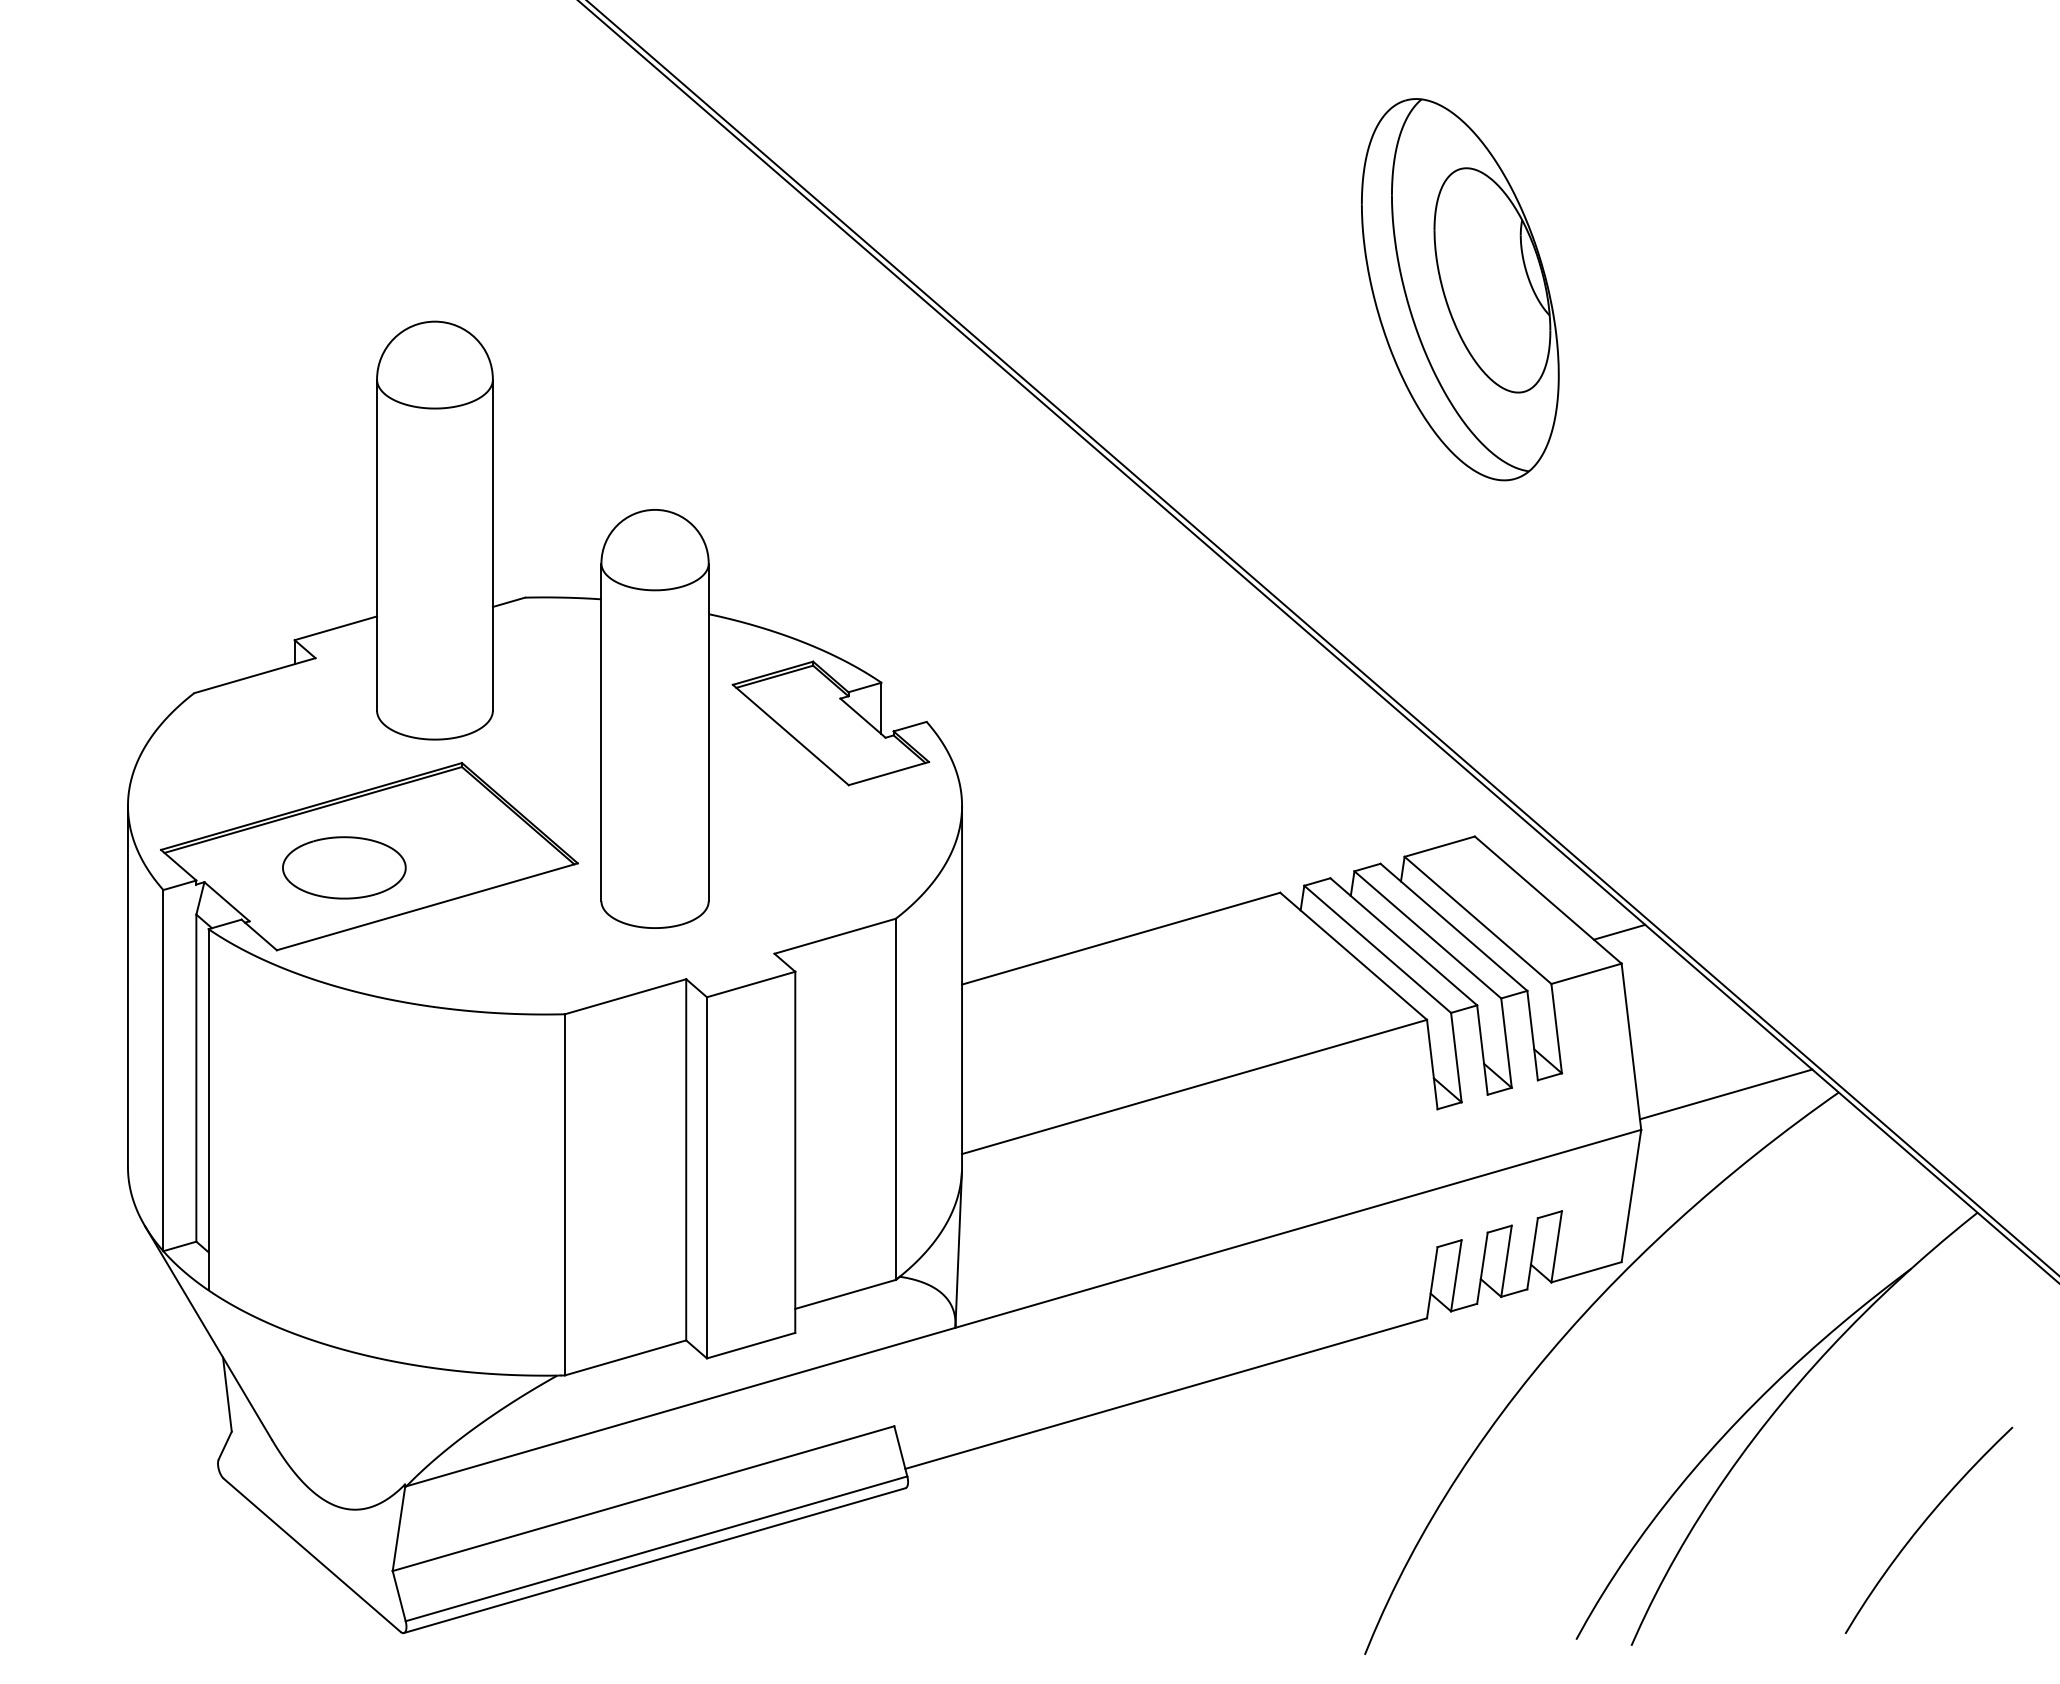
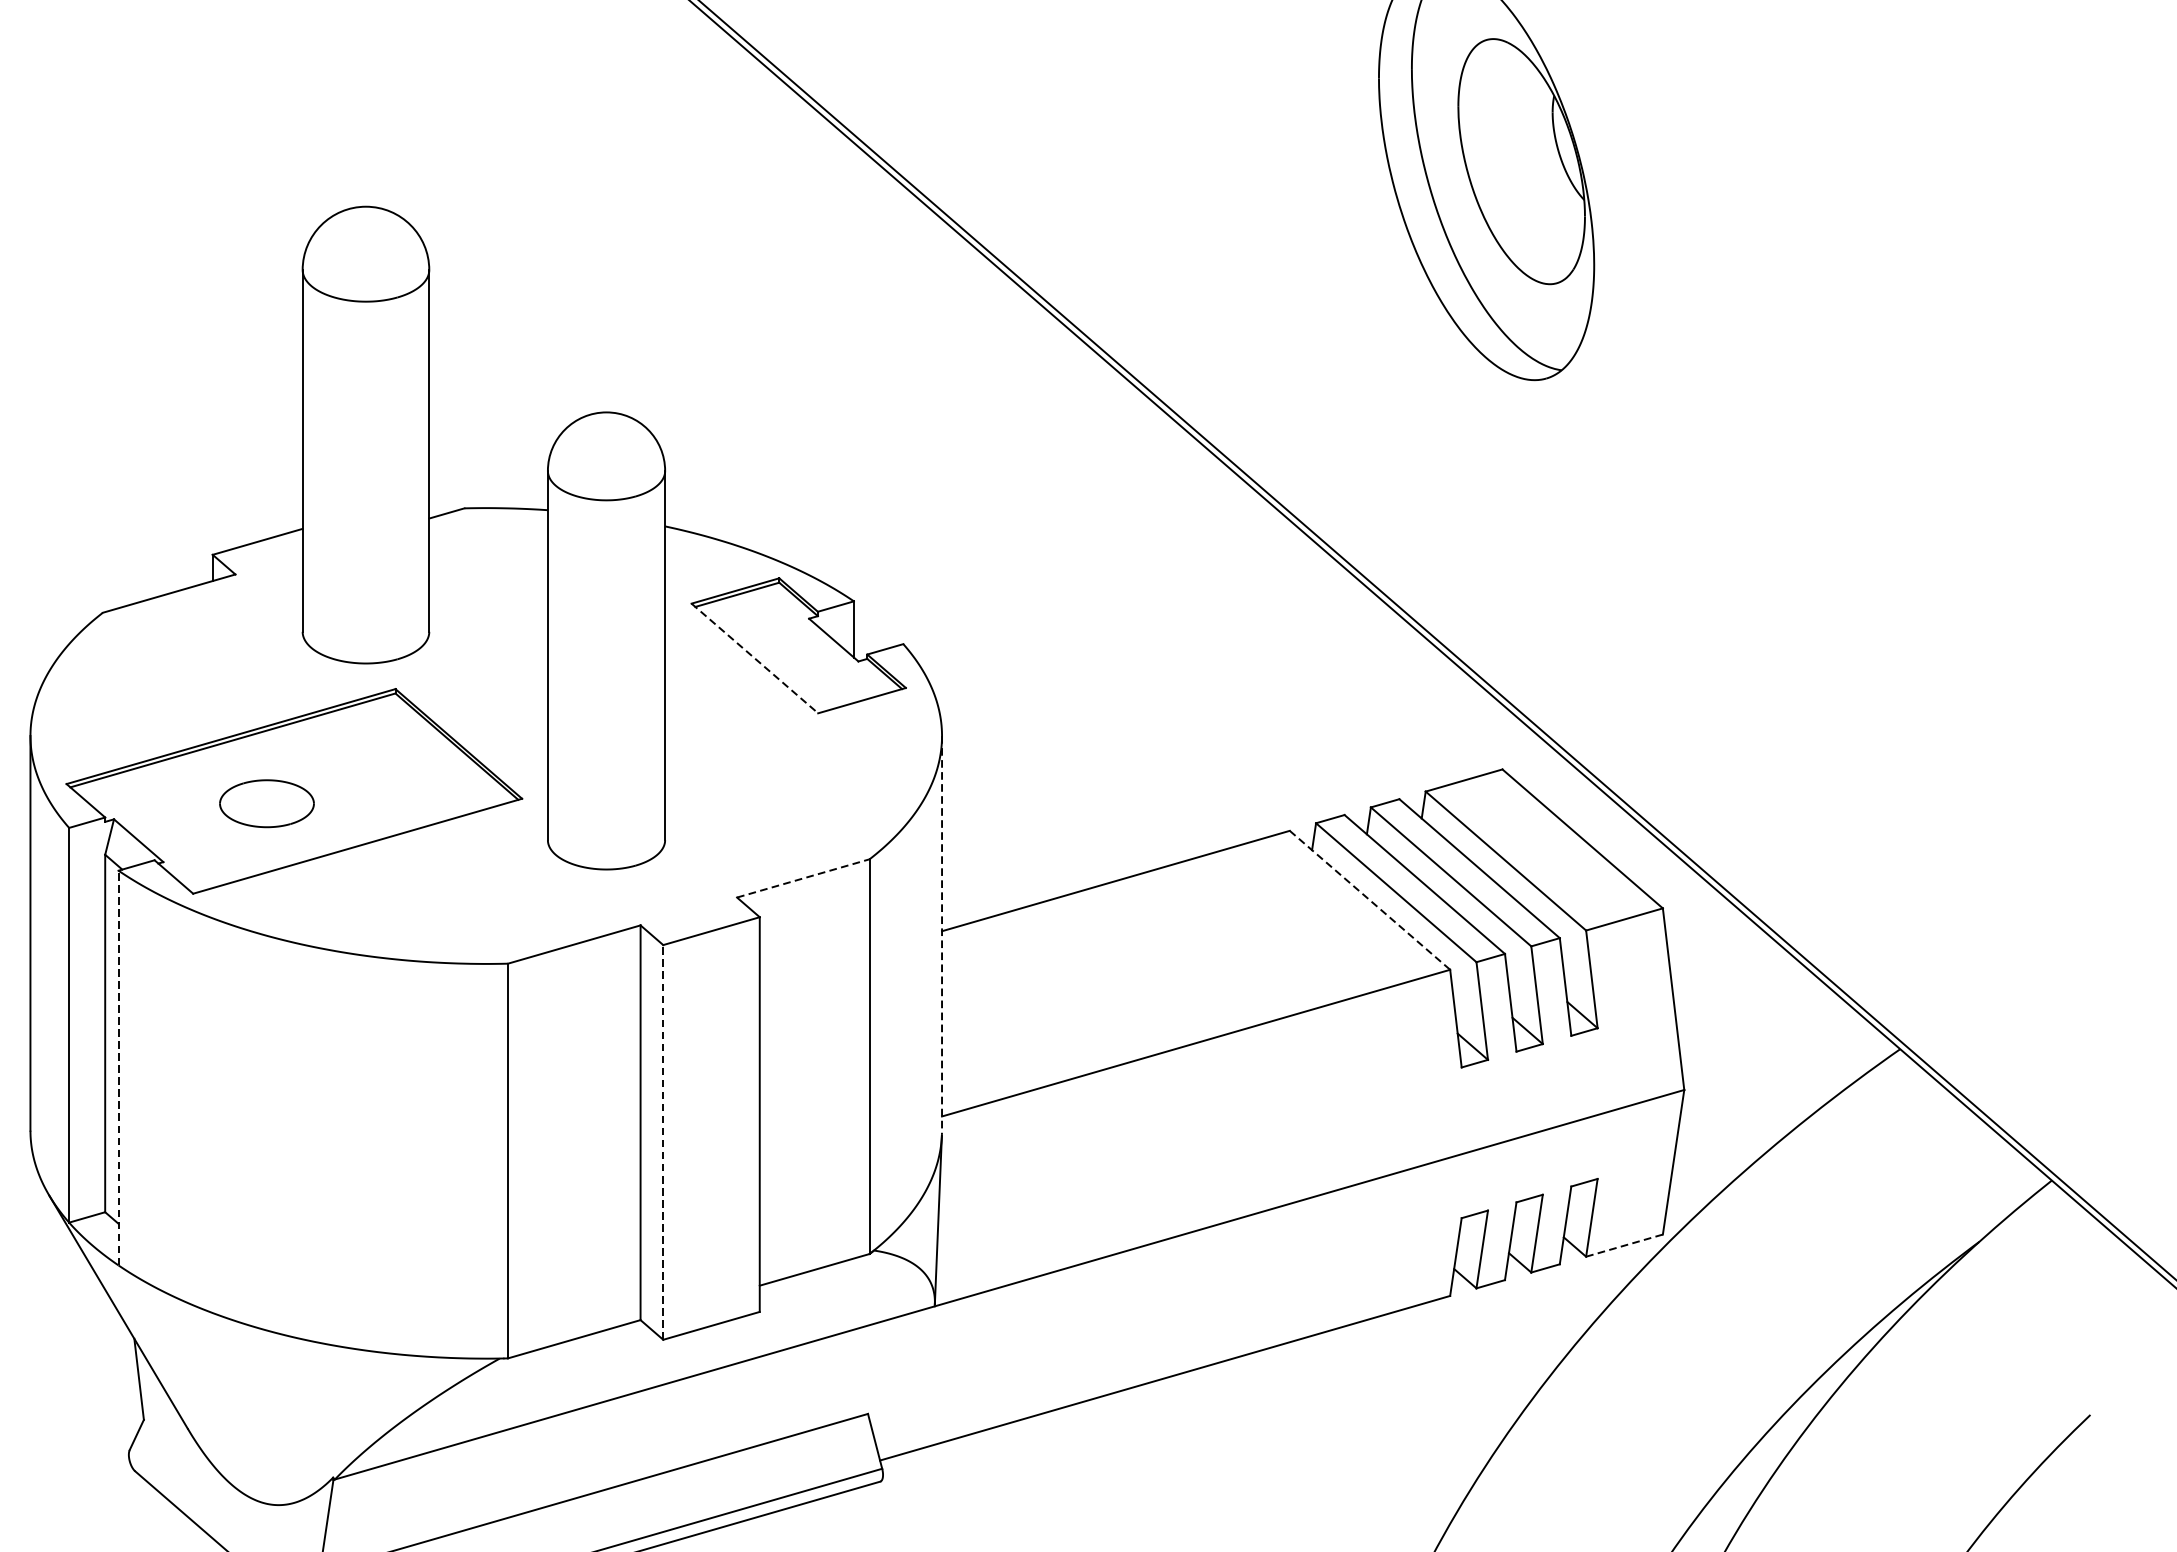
line: (790, 735) -> (754, 659), solid -> dashed
part: (344, 867) -> (267, 803), size x0.7
line: (1619, 931) -> (1660, 873), removed
line: (835, 936) -> (803, 878), solid -> dashed
line: (1354, 956) -> (1370, 900), solid -> dashed
line: (962, 990) -> (942, 937), solid -> dashed
line: (1725, 1094) -> (1776, 1051), removed
line: (208, 1109) -> (118, 1067), solid -> dashed
line: (707, 1177) -> (663, 1142), solid -> dashed
line: (1586, 1272) -> (1624, 1245), solid -> dashed

